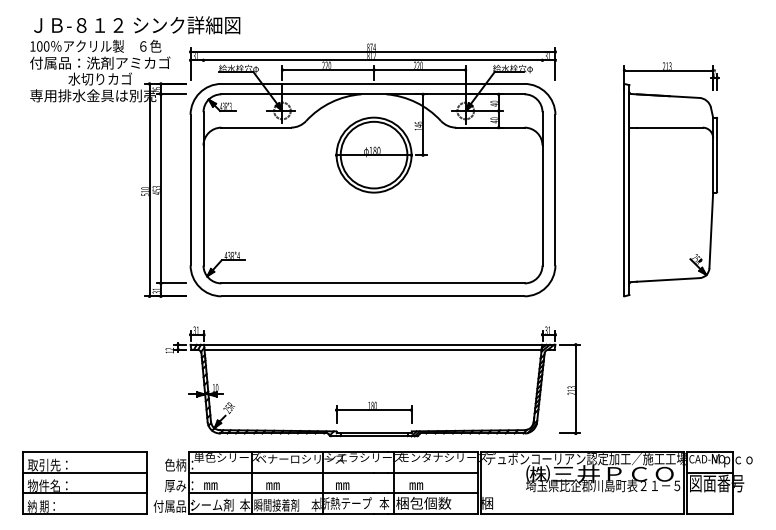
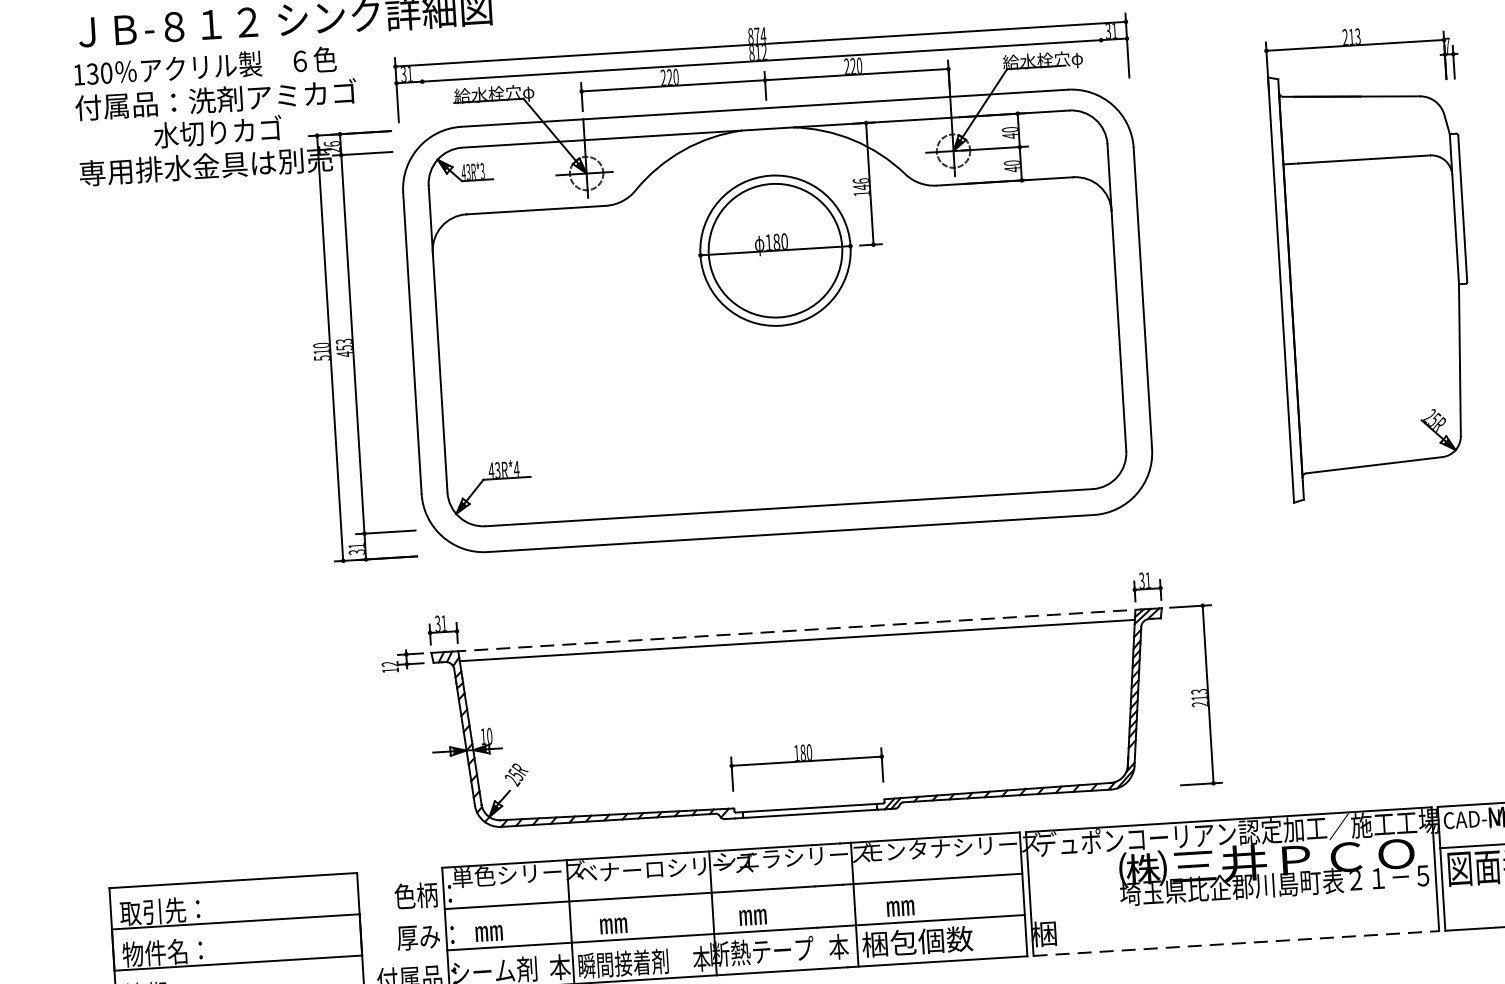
text: (39, 46) -> (92, 74), 100 -> 130
line: (373, 344) -> (797, 629), solid -> dashed
line: (582, 513) -> (1236, 942), solid -> dashed

